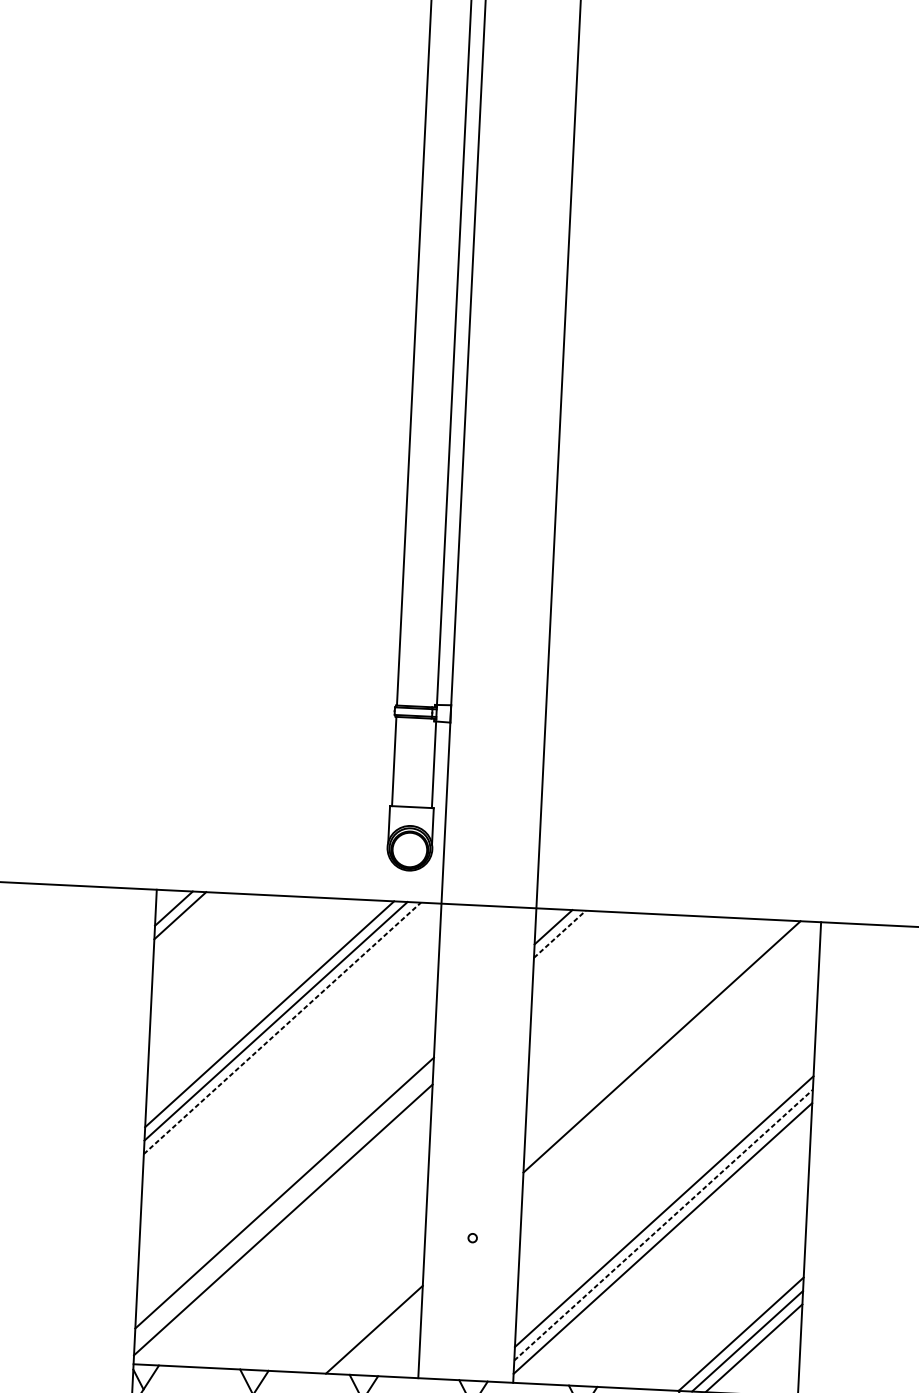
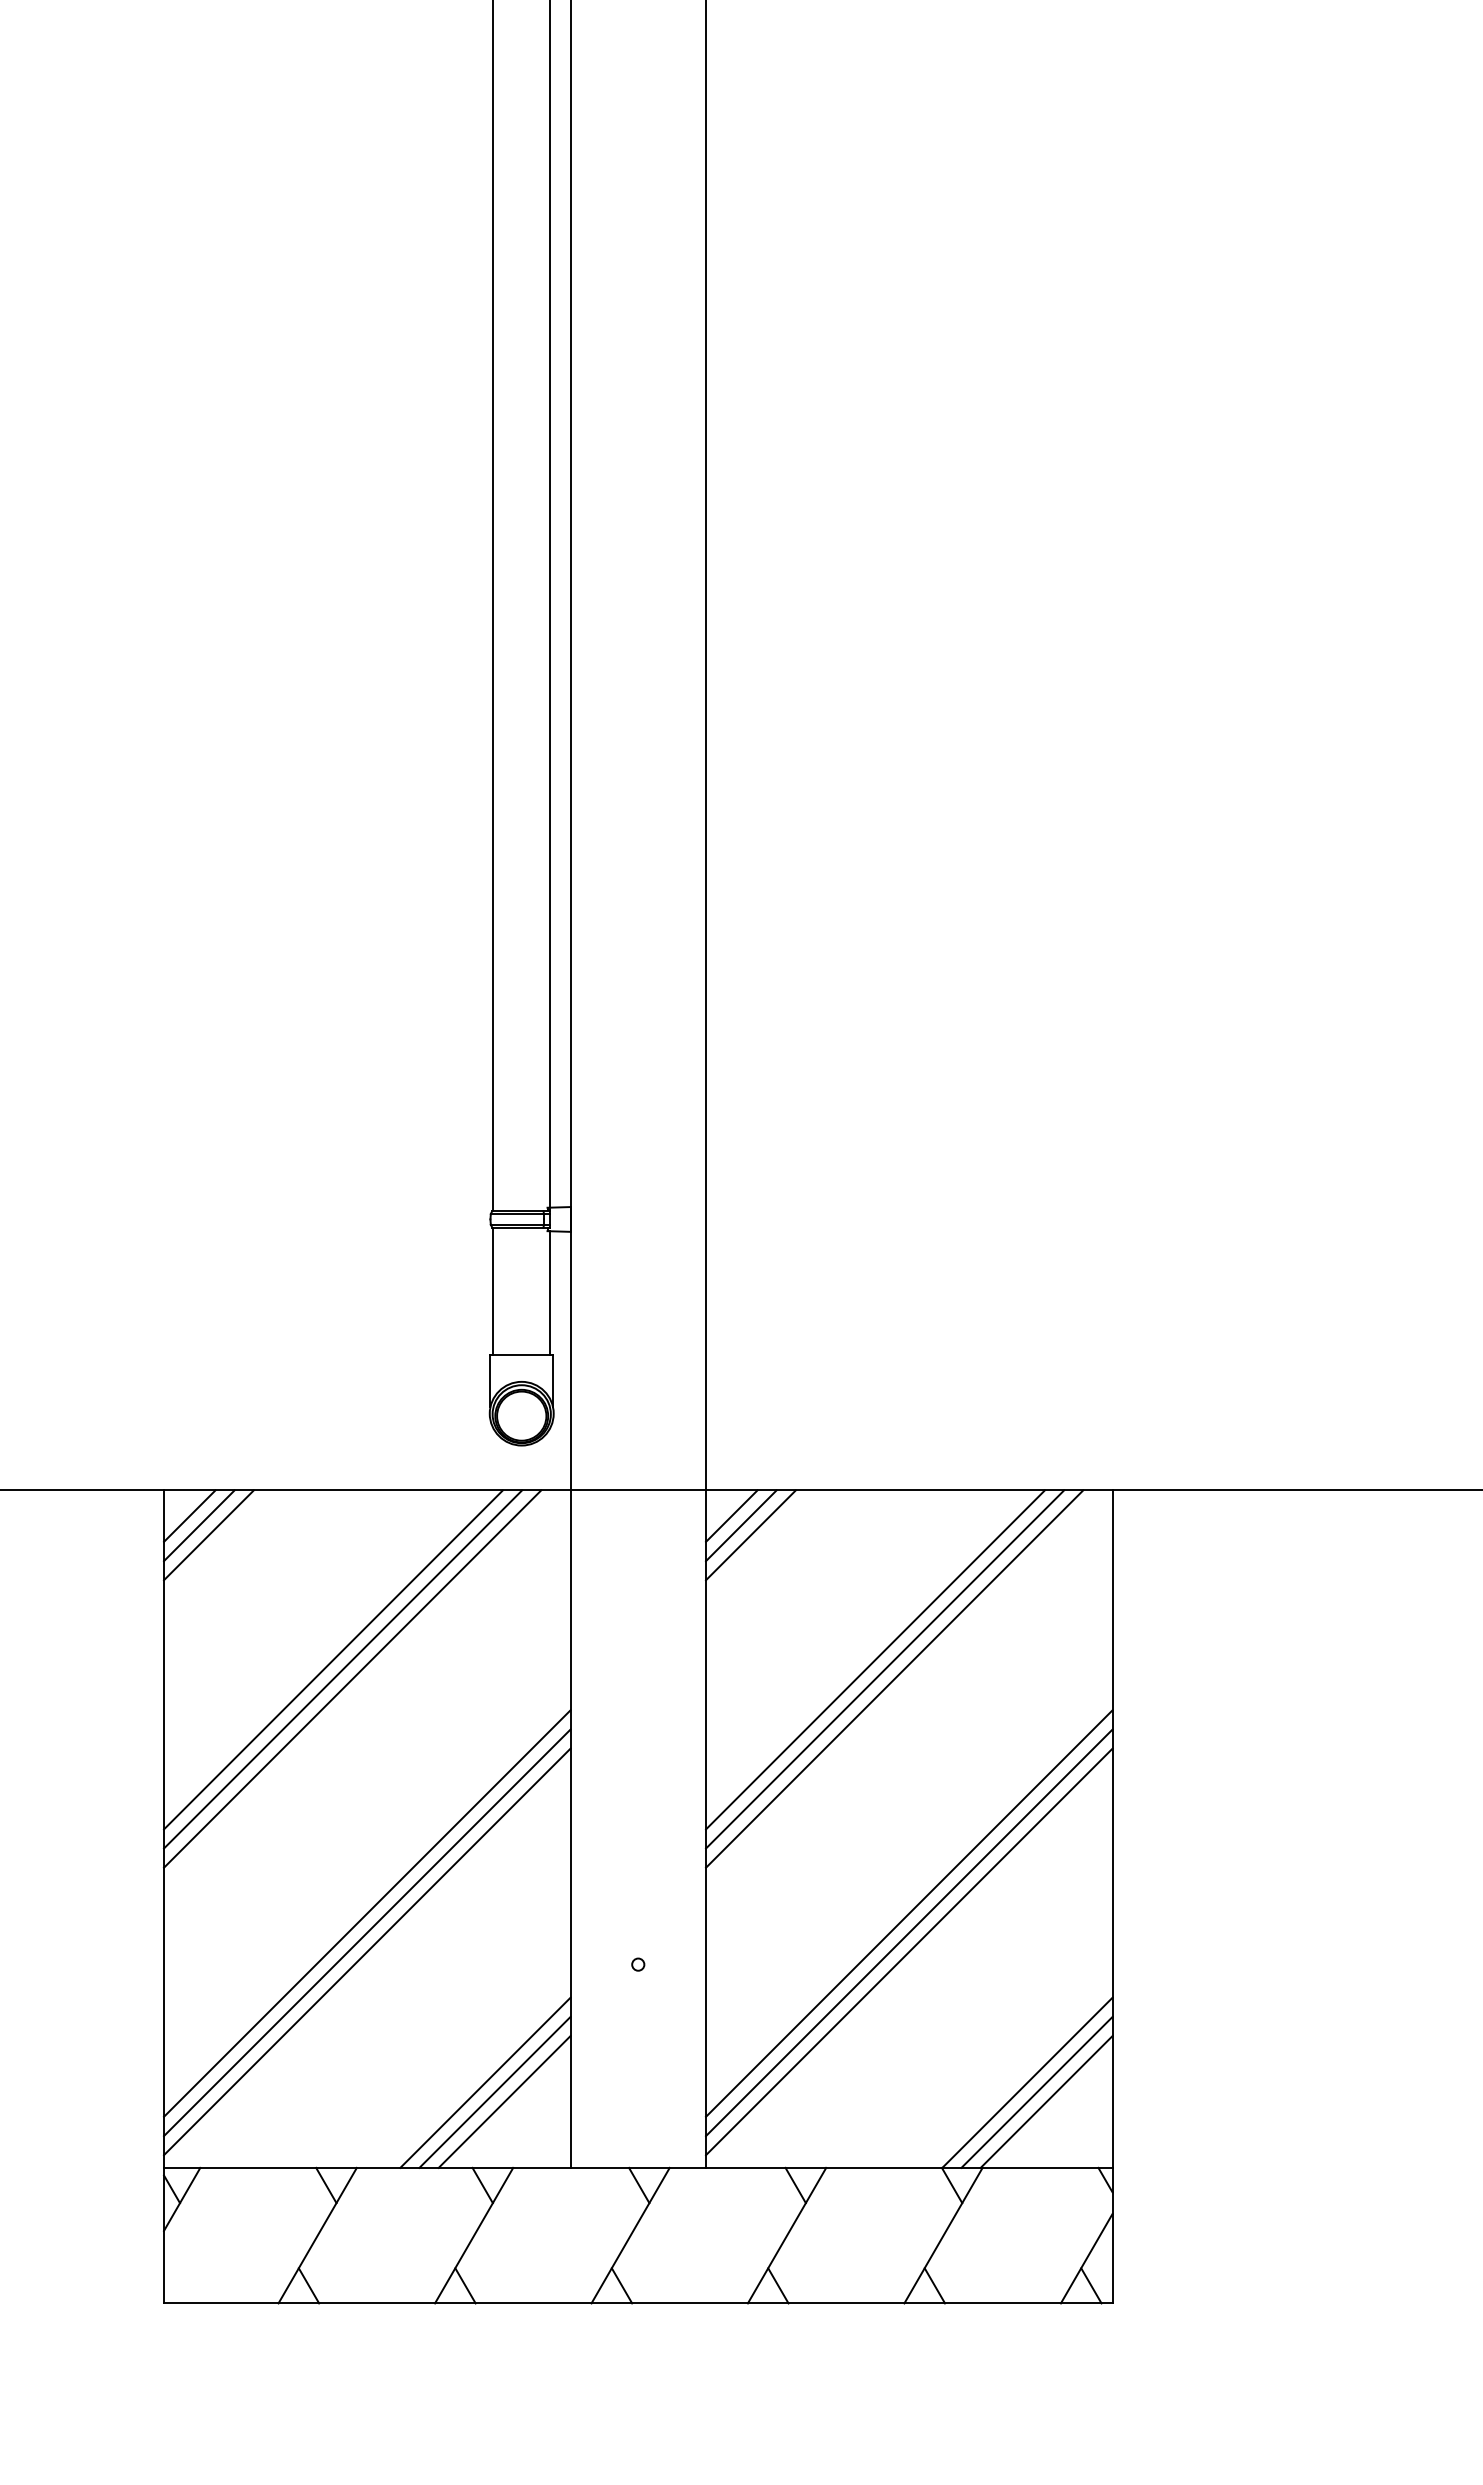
line: (186, 922) -> (208, 1535), added
line: (560, 934) -> (741, 1525), dashed -> solid
line: (566, 941) -> (750, 1535), added
line: (282, 1028) -> (352, 1679), dashed -> solid
line: (649, 1032) -> (875, 1659), added
line: (655, 1039) -> (885, 1669), added
line: (284, 1206) -> (367, 1932), added
line: (663, 1224) -> (909, 1932), dashed -> solid
line: (361, 1315) -> (485, 2082), added
line: (367, 1322) -> (494, 2091), added

